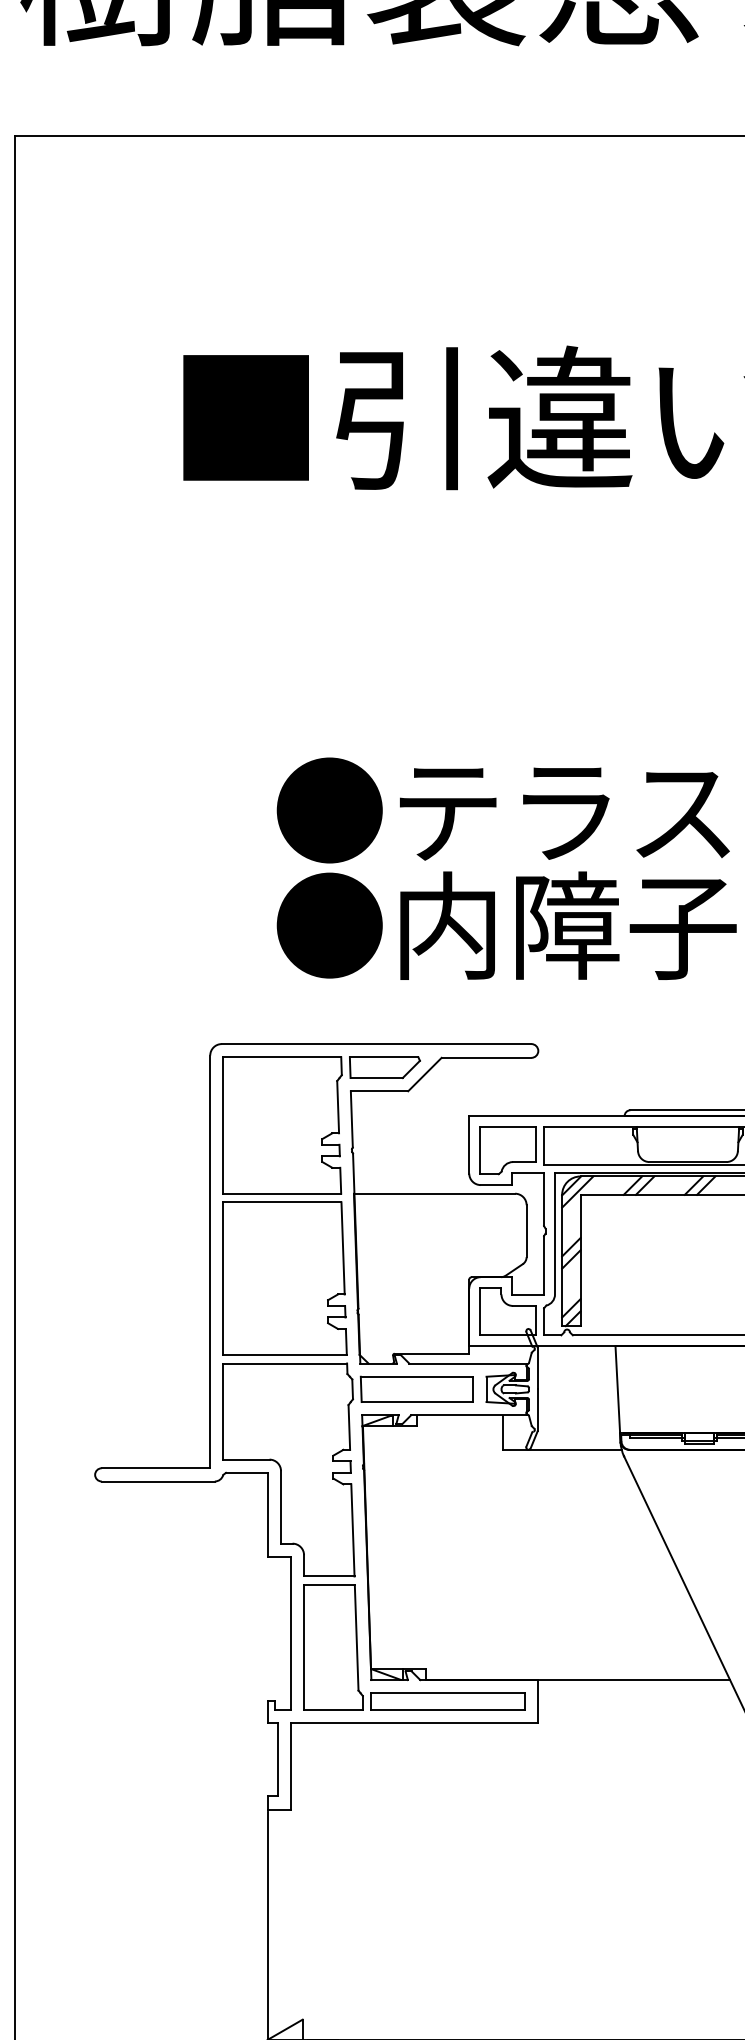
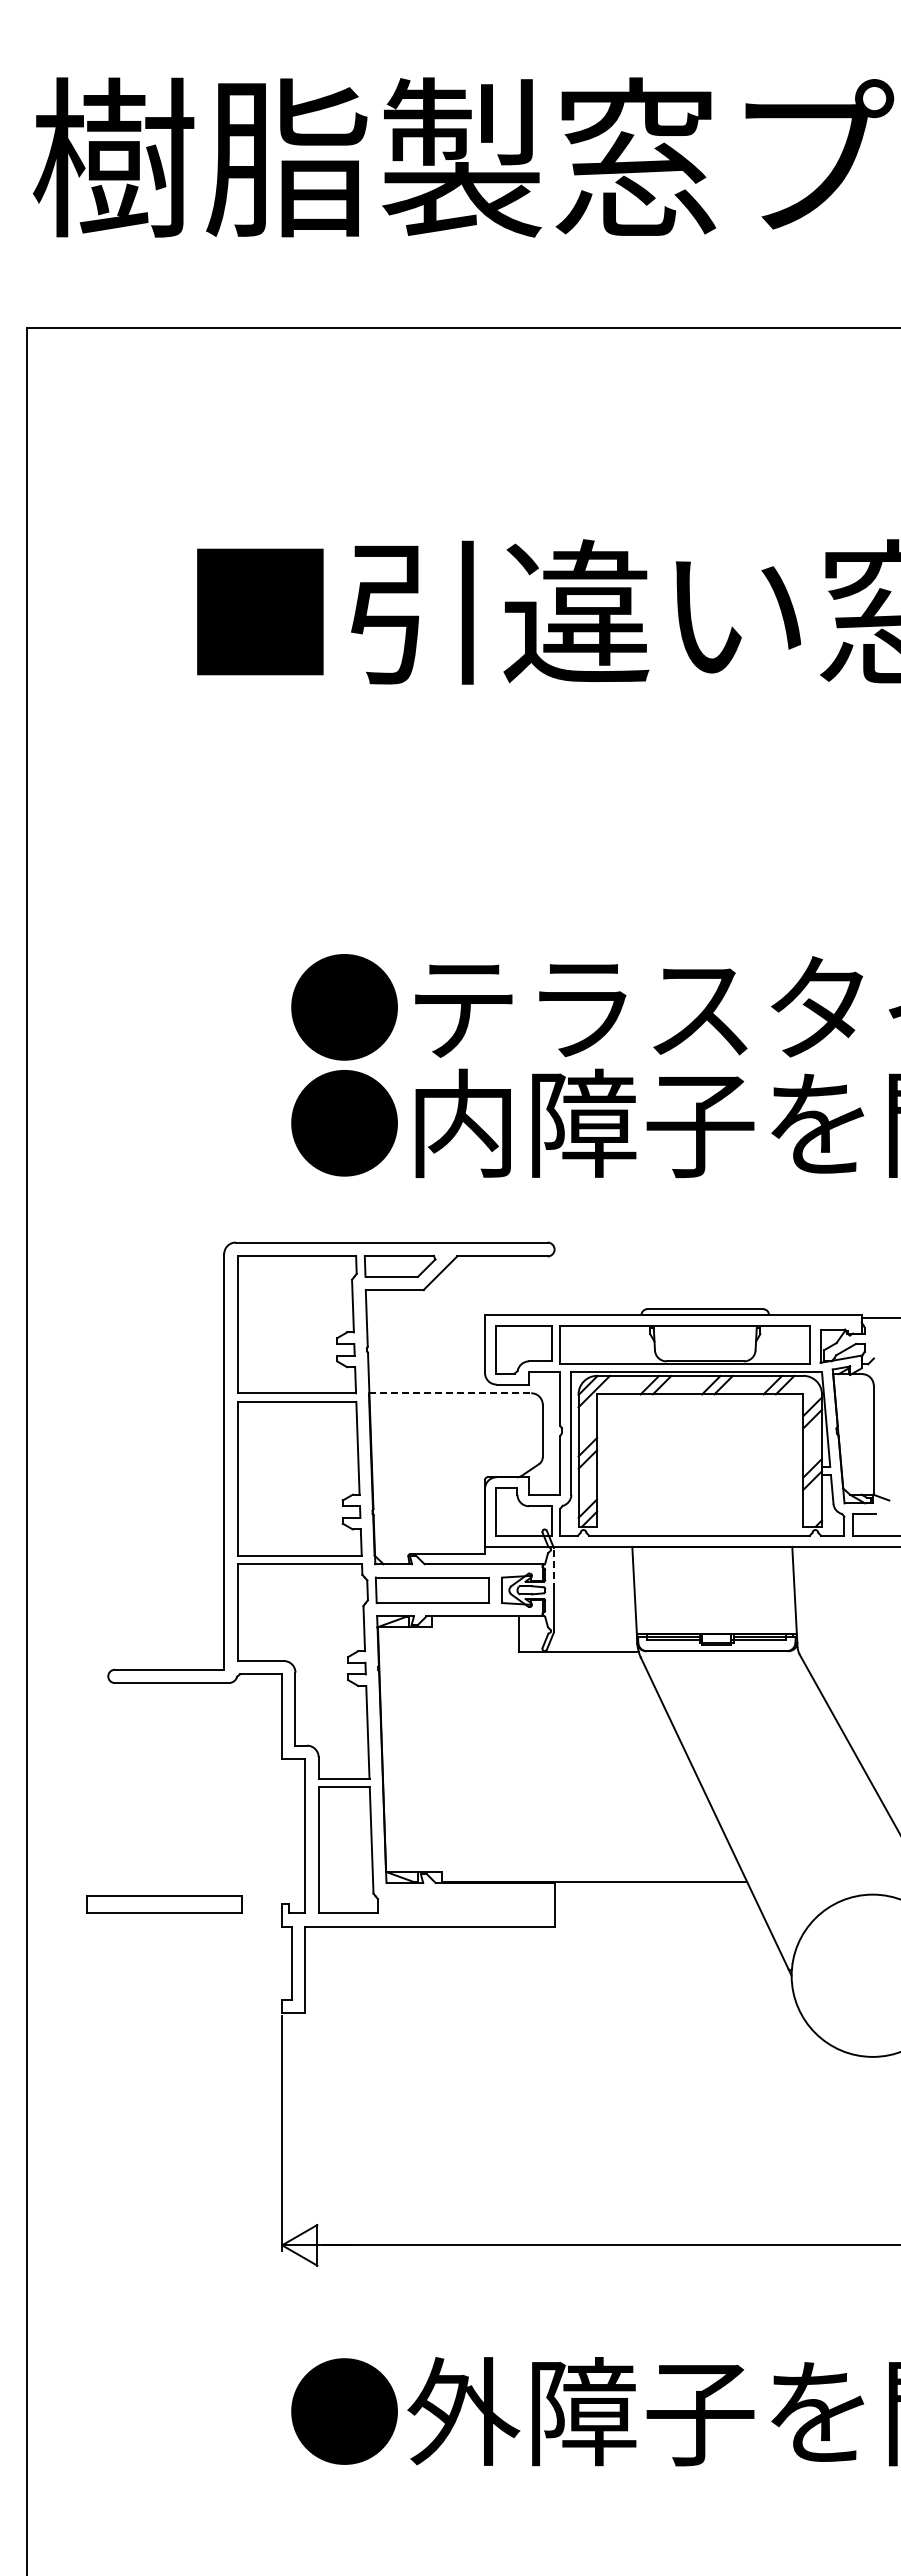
line: (434, 1193) -> (450, 1393), solid -> dashed
line: (538, 1368) -> (554, 1569), solid -> dashed
part: (447, 1701) -> (164, 1904), moved

